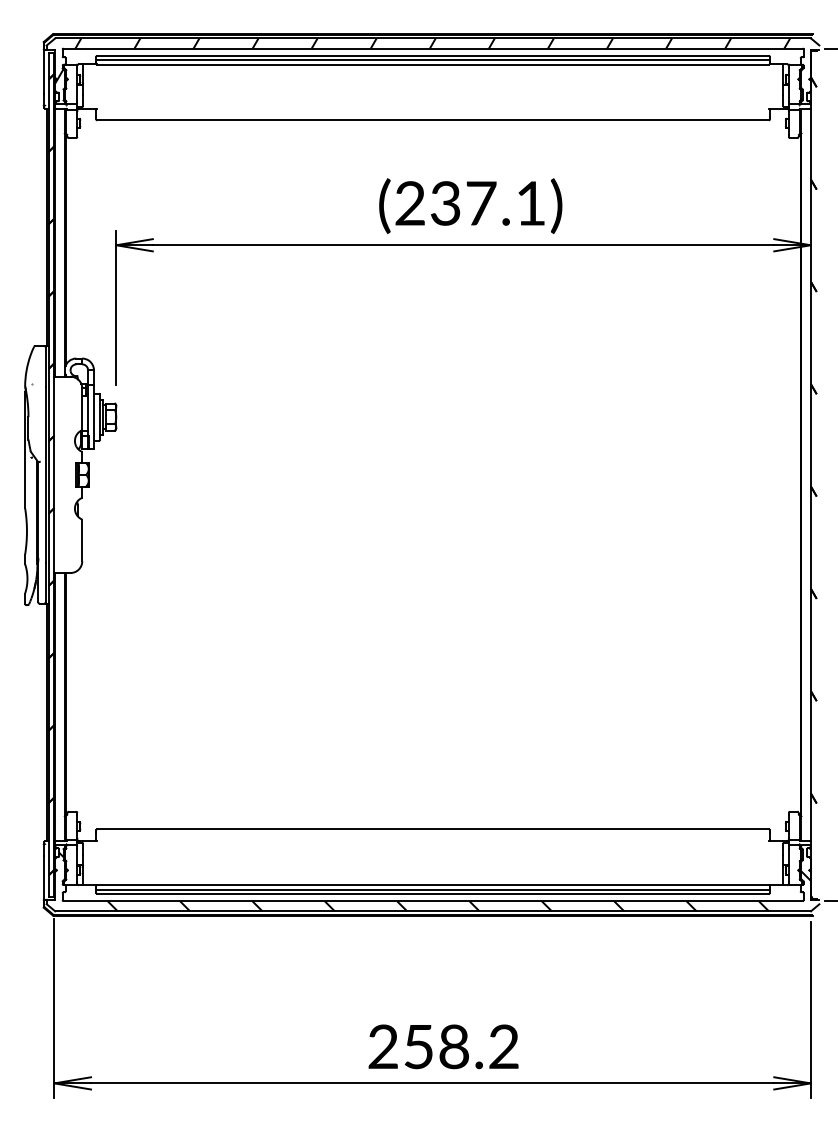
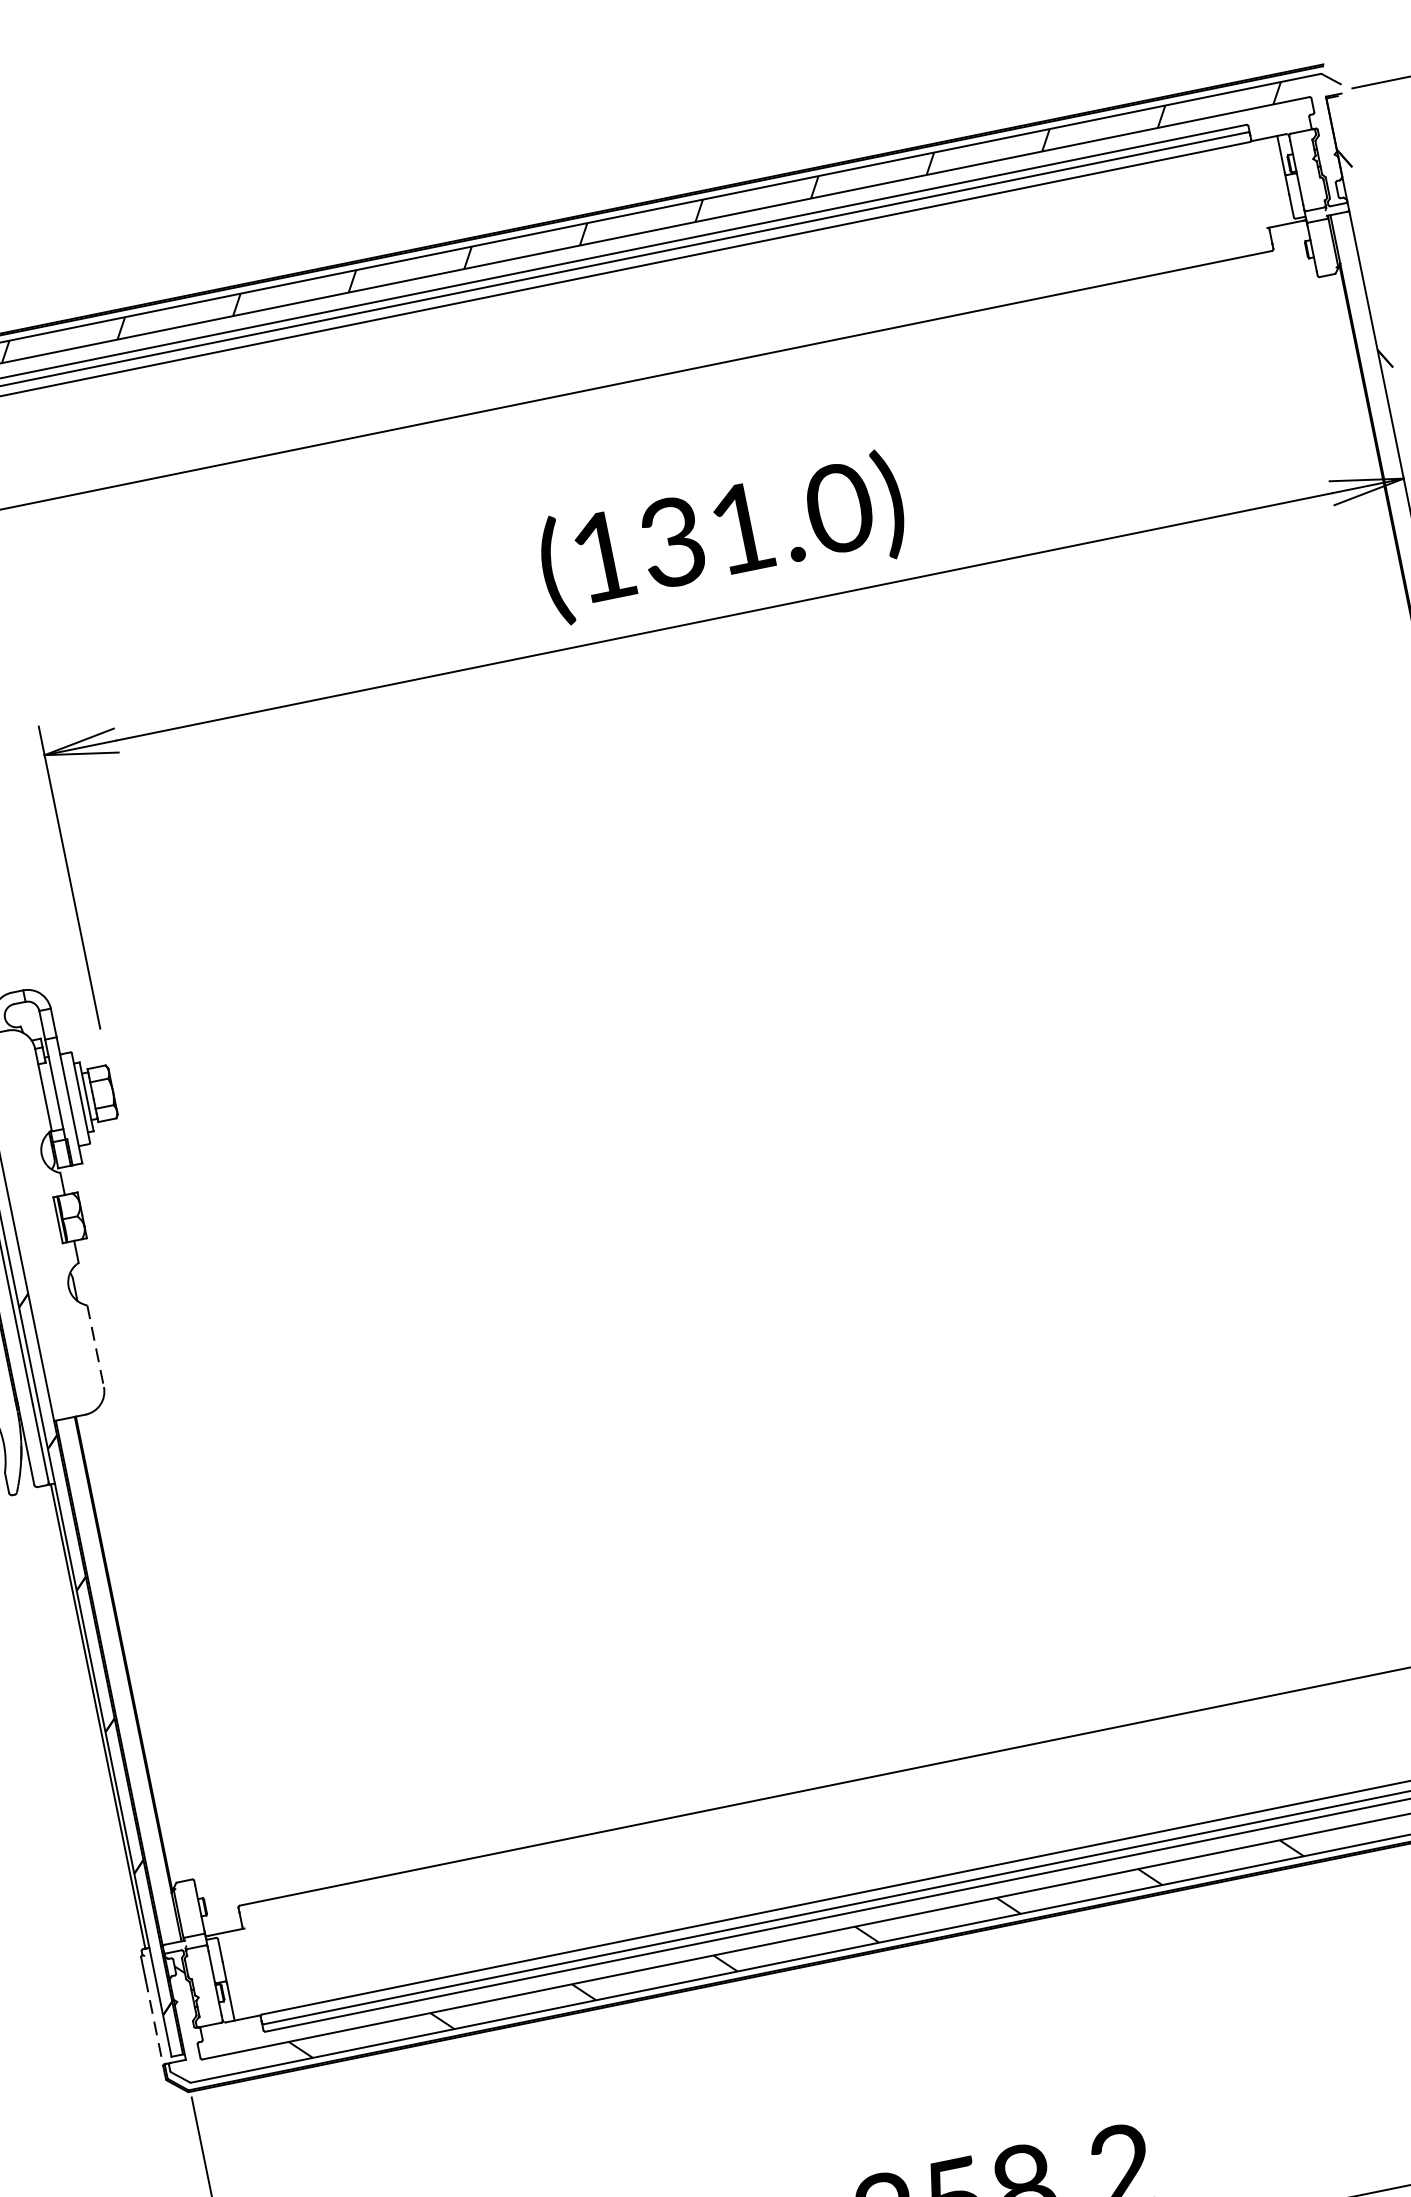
text: (470, 203) -> (721, 532), (237.1) -> (131.0)
line: (82, 540) -> (96, 1346), solid -> dashed
line: (43, 878) -> (154, 2023), solid -> dashed

